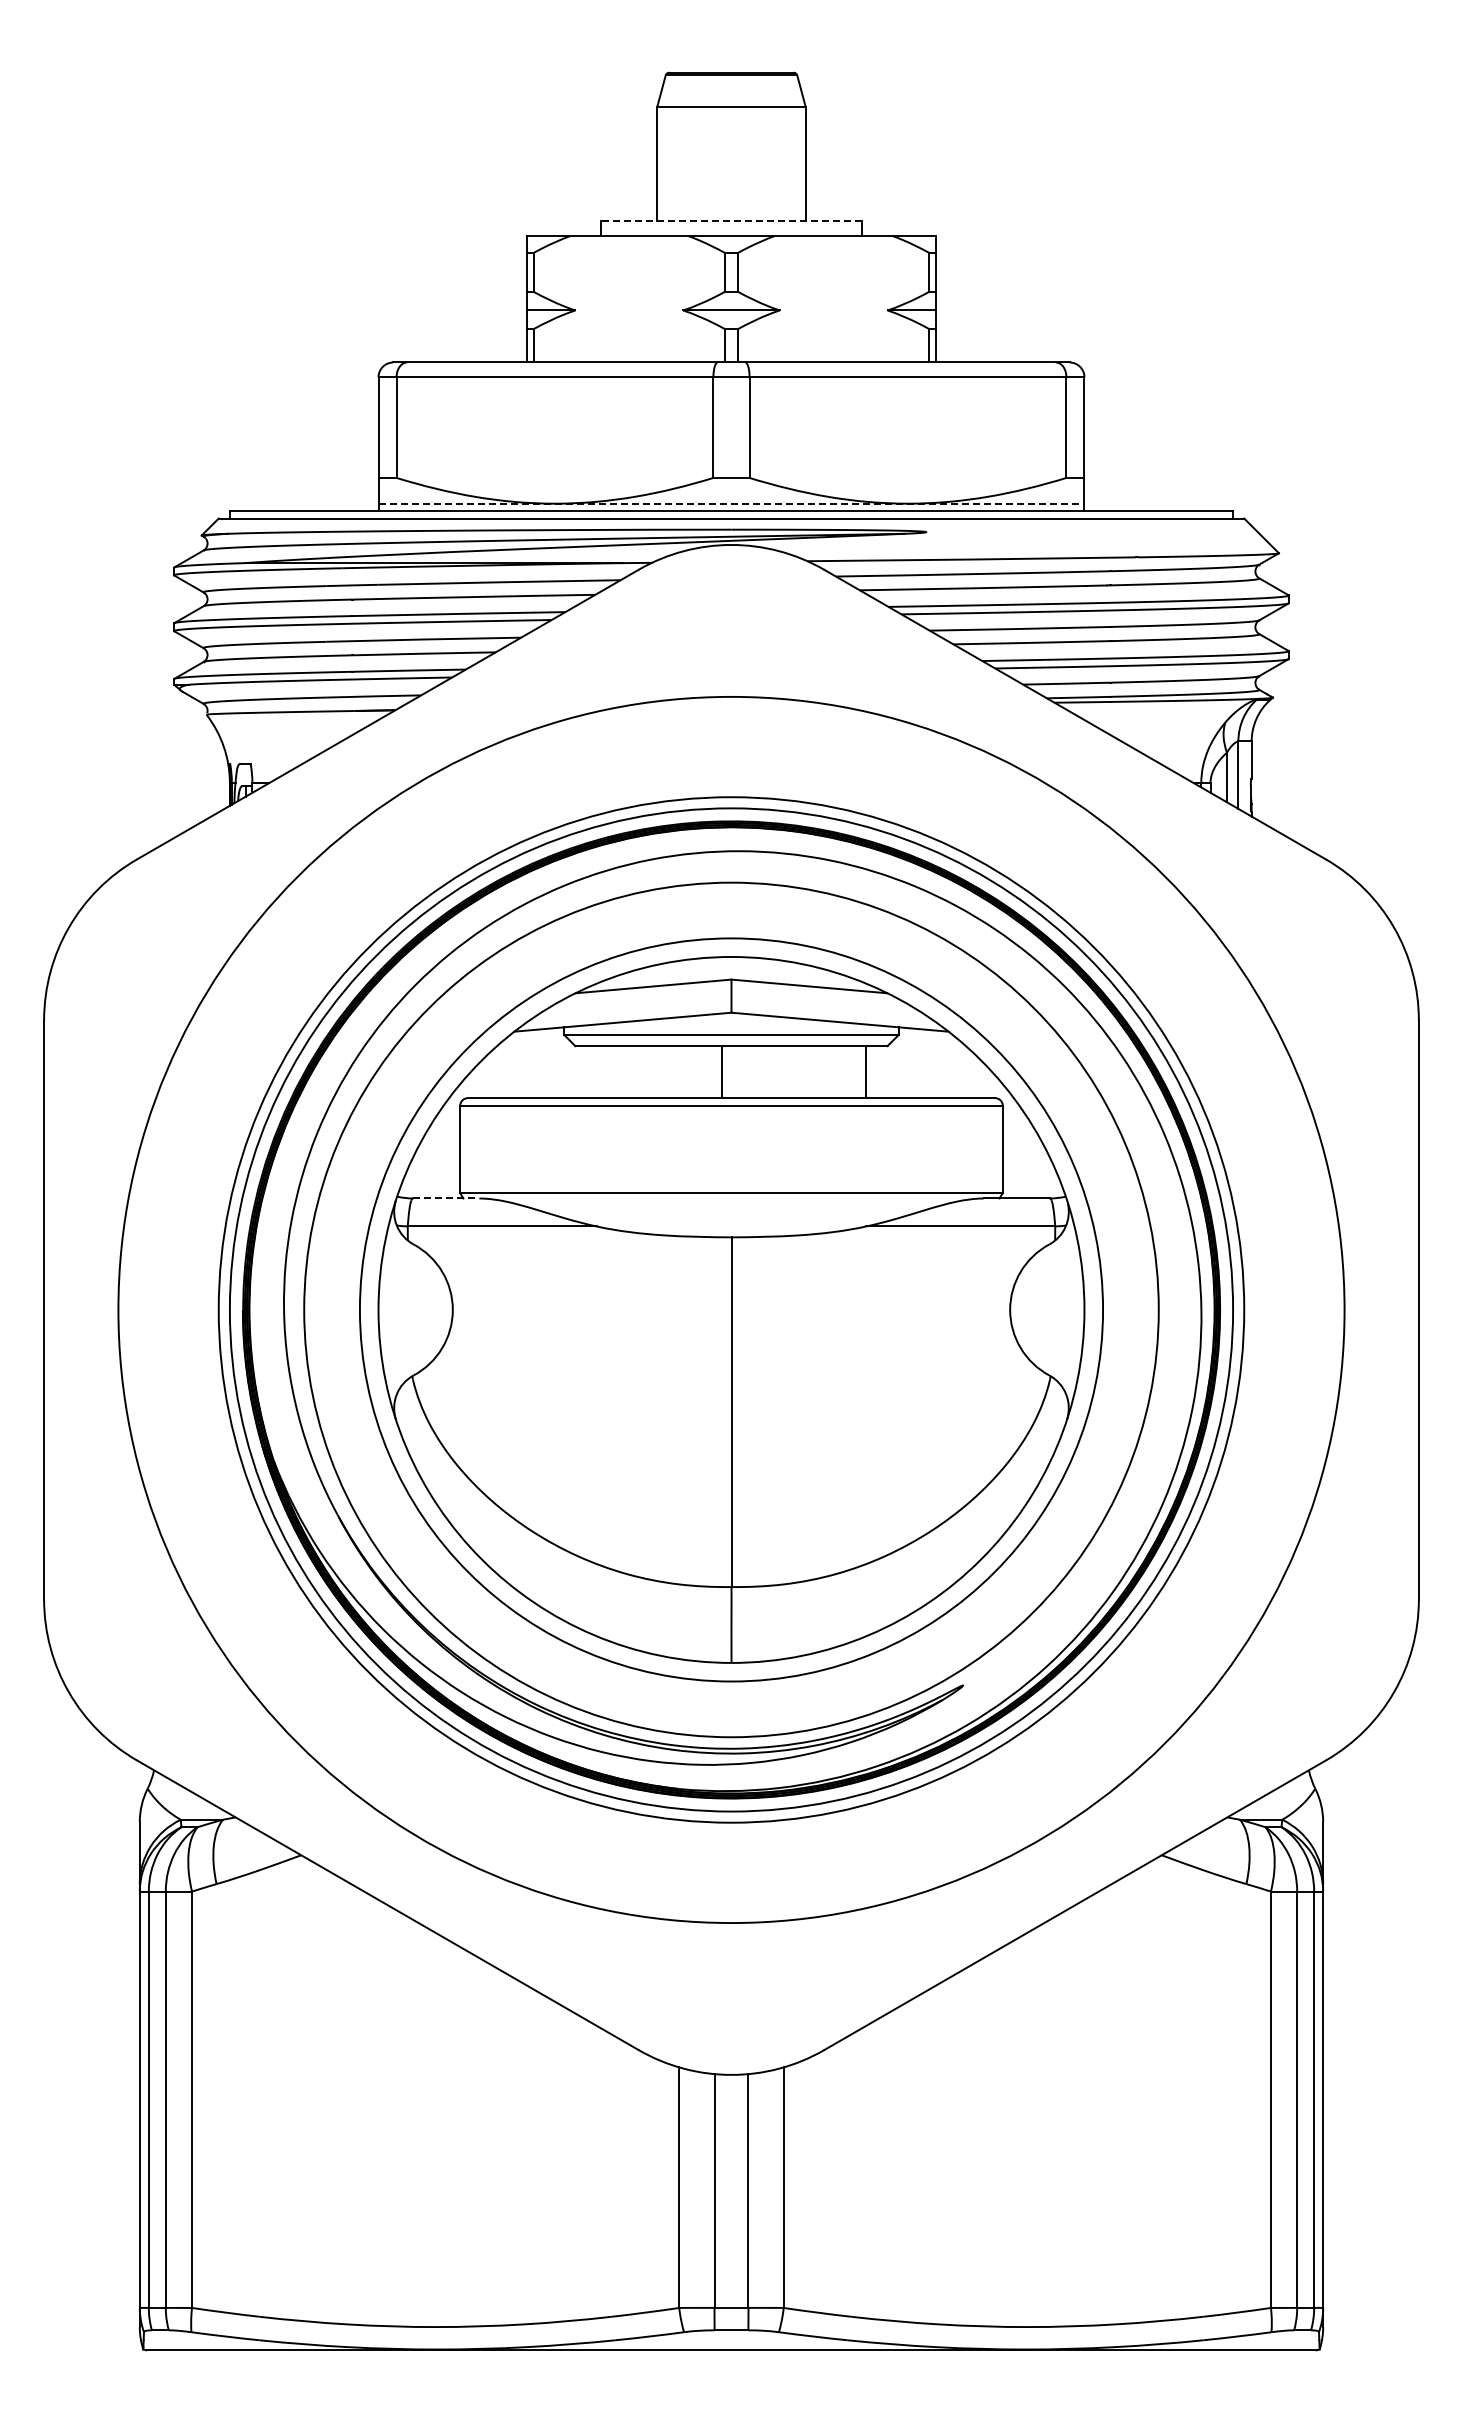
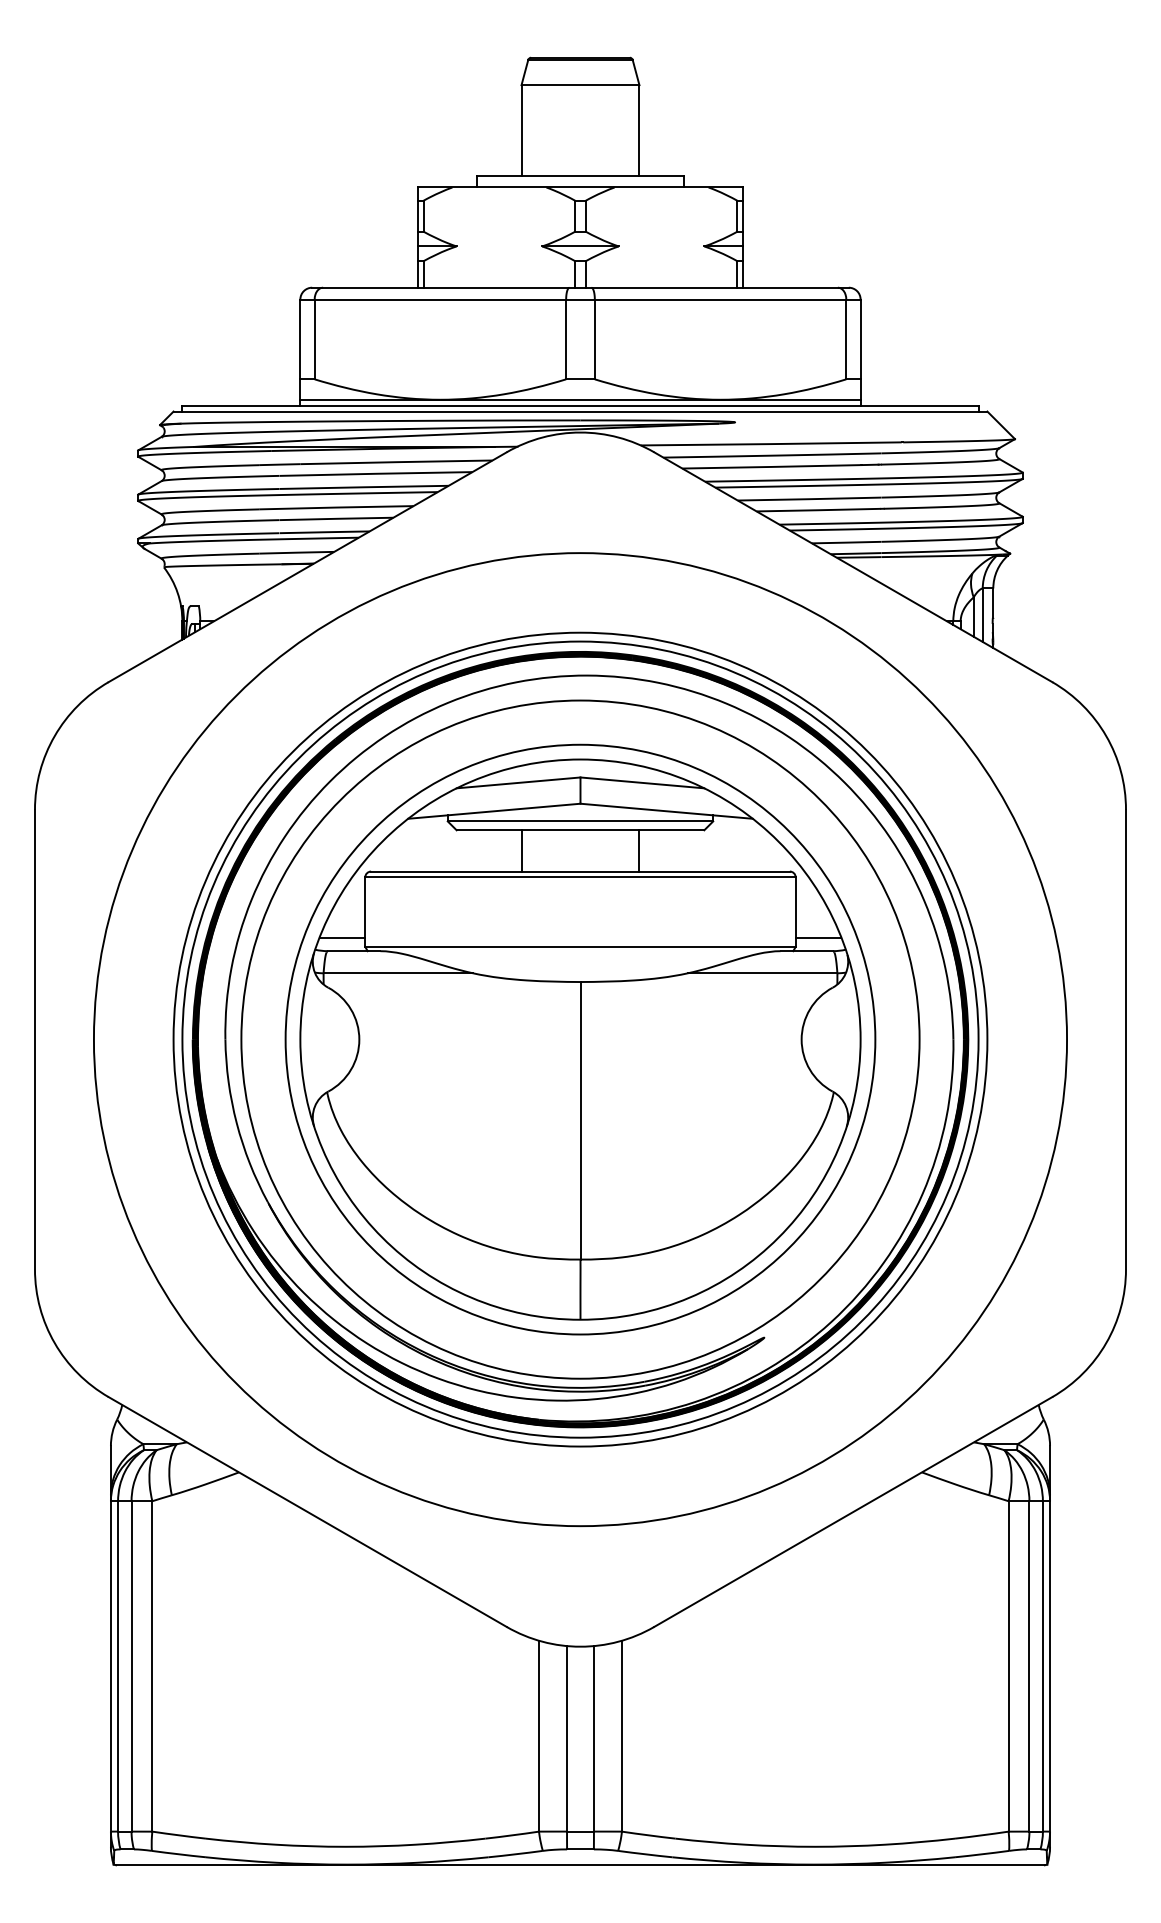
line: (731, 221) -> (580, 175), dashed -> solid
line: (731, 503) -> (580, 399), dashed -> solid
line: (722, 1072) -> (521, 851), moved
line: (865, 1072) -> (639, 851), moved
line: (431, 1181) -> (342, 937), added
line: (1031, 1181) -> (818, 937), added
line: (446, 1198) -> (354, 951), dashed -> solid

